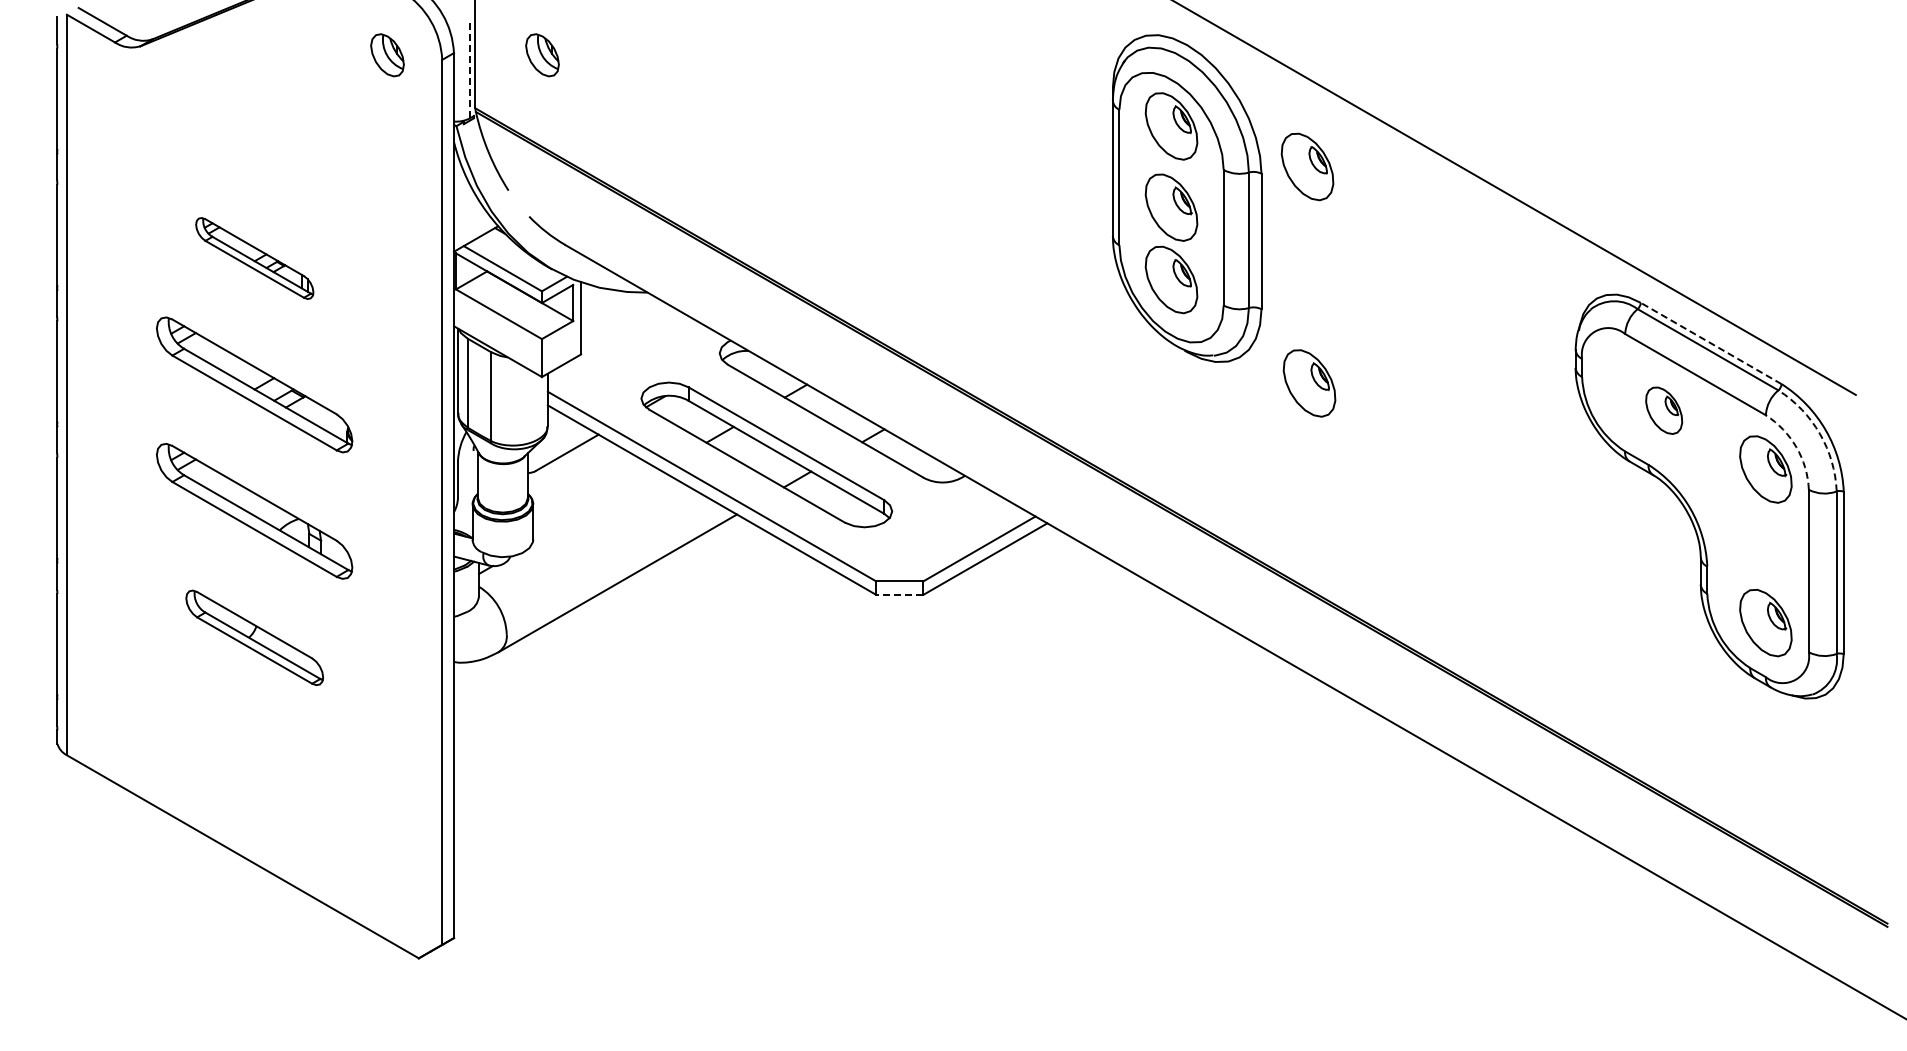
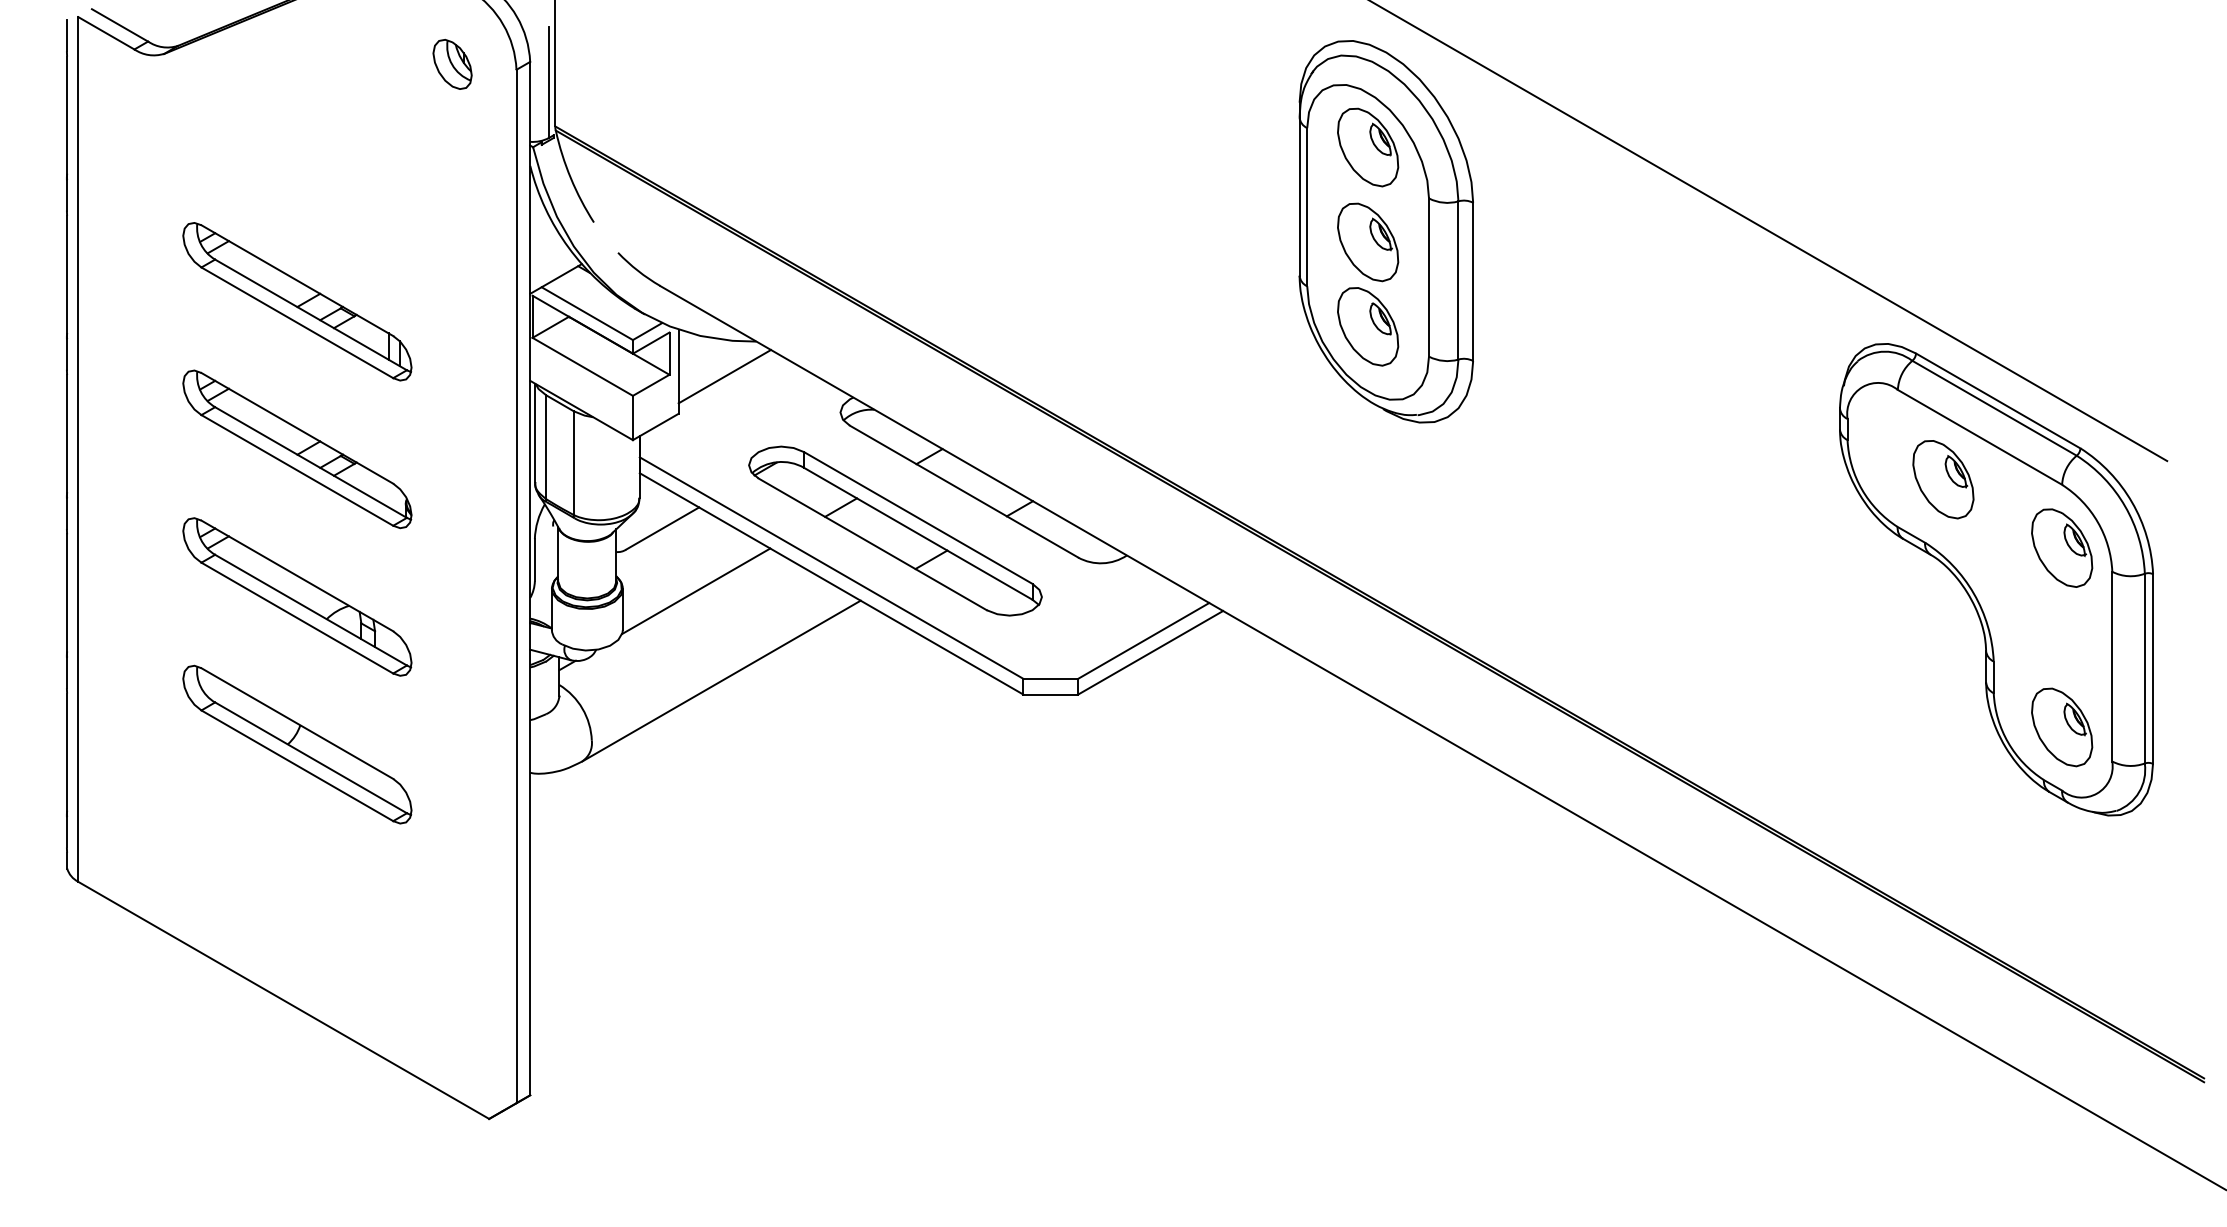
part: (542, 55) -> (633, 64), removed
line: (470, 70) -> (549, 82), dashed -> solid
part: (1307, 166) -> (1526, 194), removed
part: (254, 258) -> (297, 301), size x1.67
line: (620, 322) -> (724, 376), added
line: (1710, 343) -> (1997, 400), dashed -> solid
part: (1309, 383) -> (1529, 447), removed
part: (1663, 410) -> (1942, 479), size x1.43
arc: (1819, 433) -> (2124, 506), dashed -> solid
arc: (1796, 447) -> (2097, 522), dashed -> solid
line: (595, 506) -> (695, 591), added
line: (899, 594) -> (1050, 694), dashed -> solid
part: (254, 637) -> (297, 744), size x1.43

